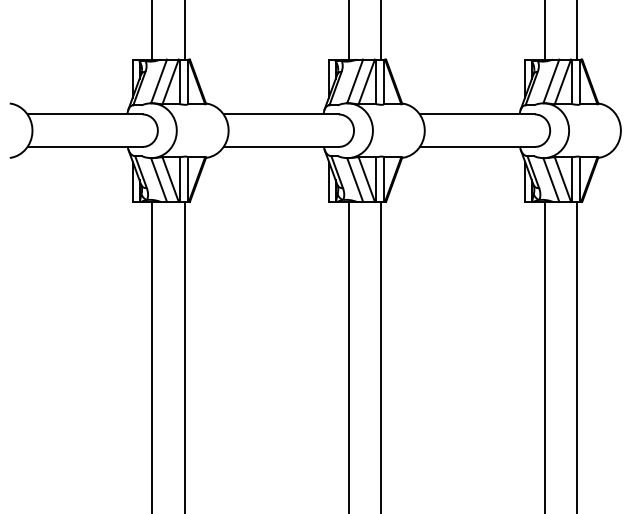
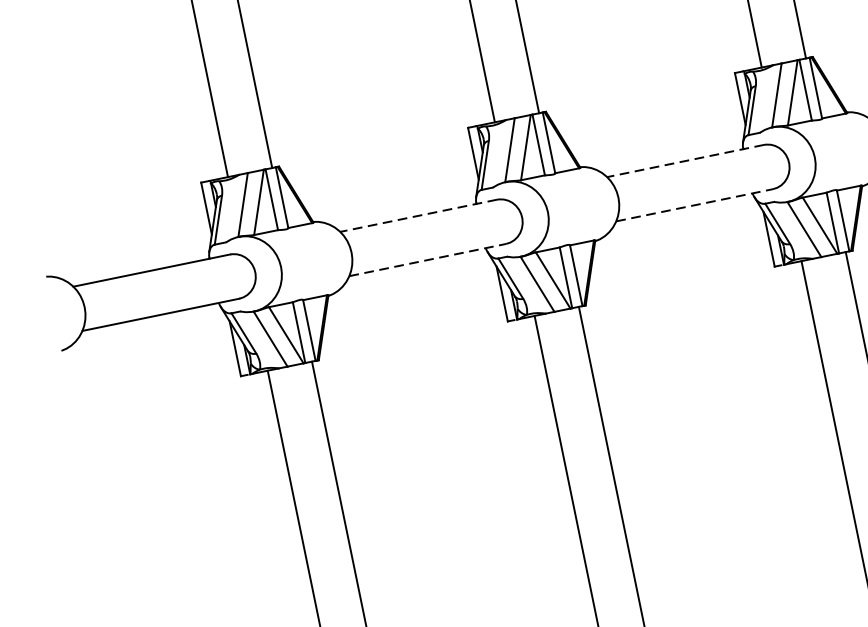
line: (281, 114) -> (418, 215), solid -> dashed
line: (477, 114) -> (685, 161), solid -> dashed
line: (281, 146) -> (427, 259), solid -> dashed
line: (477, 146) -> (694, 204), solid -> dashed

